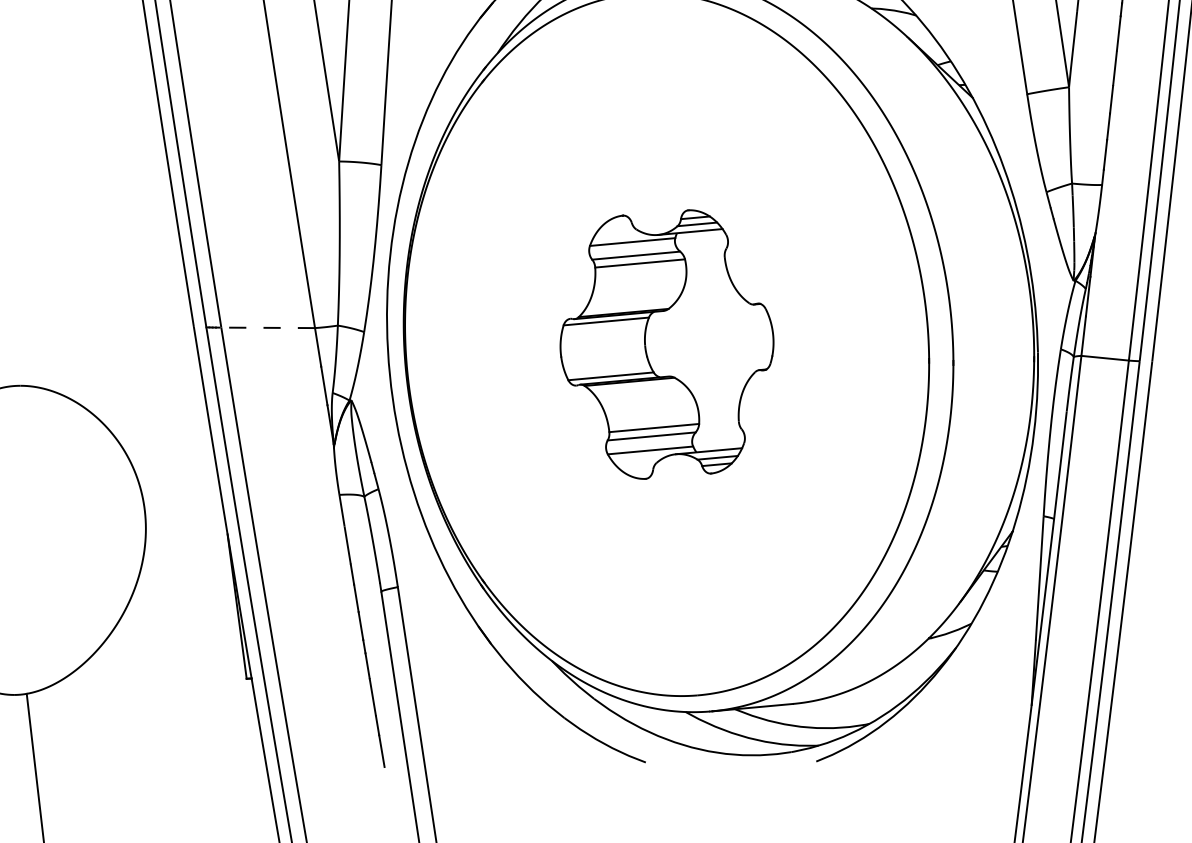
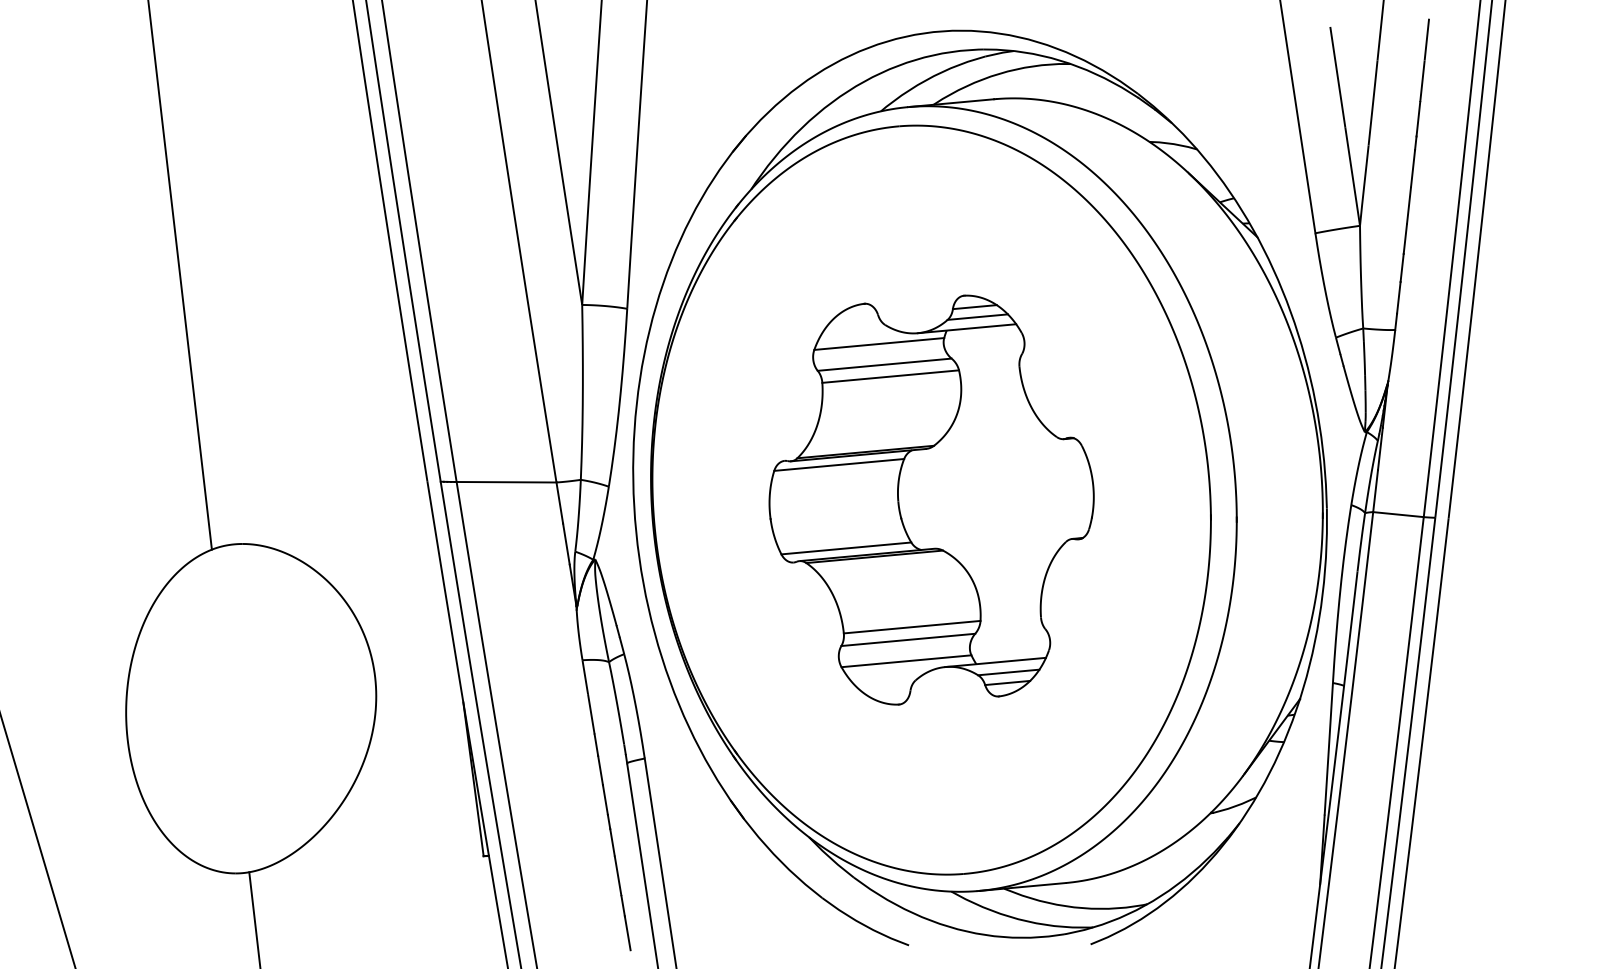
line: (267, 328) -> (505, 482), dashed -> solid
part: (666, 344) -> (931, 499), size x1.43

